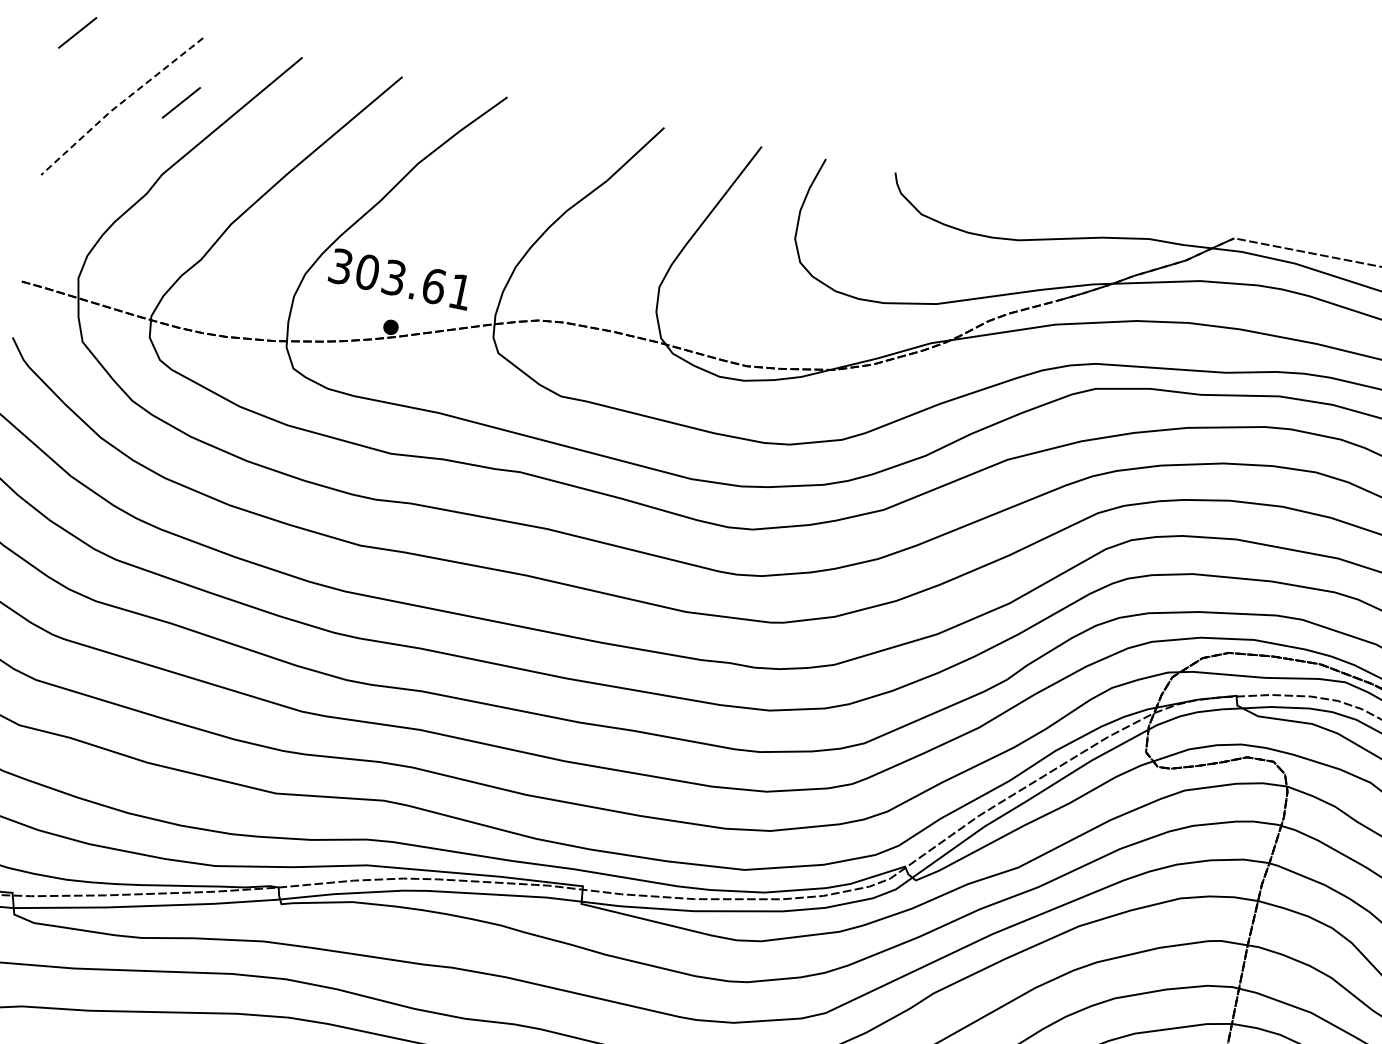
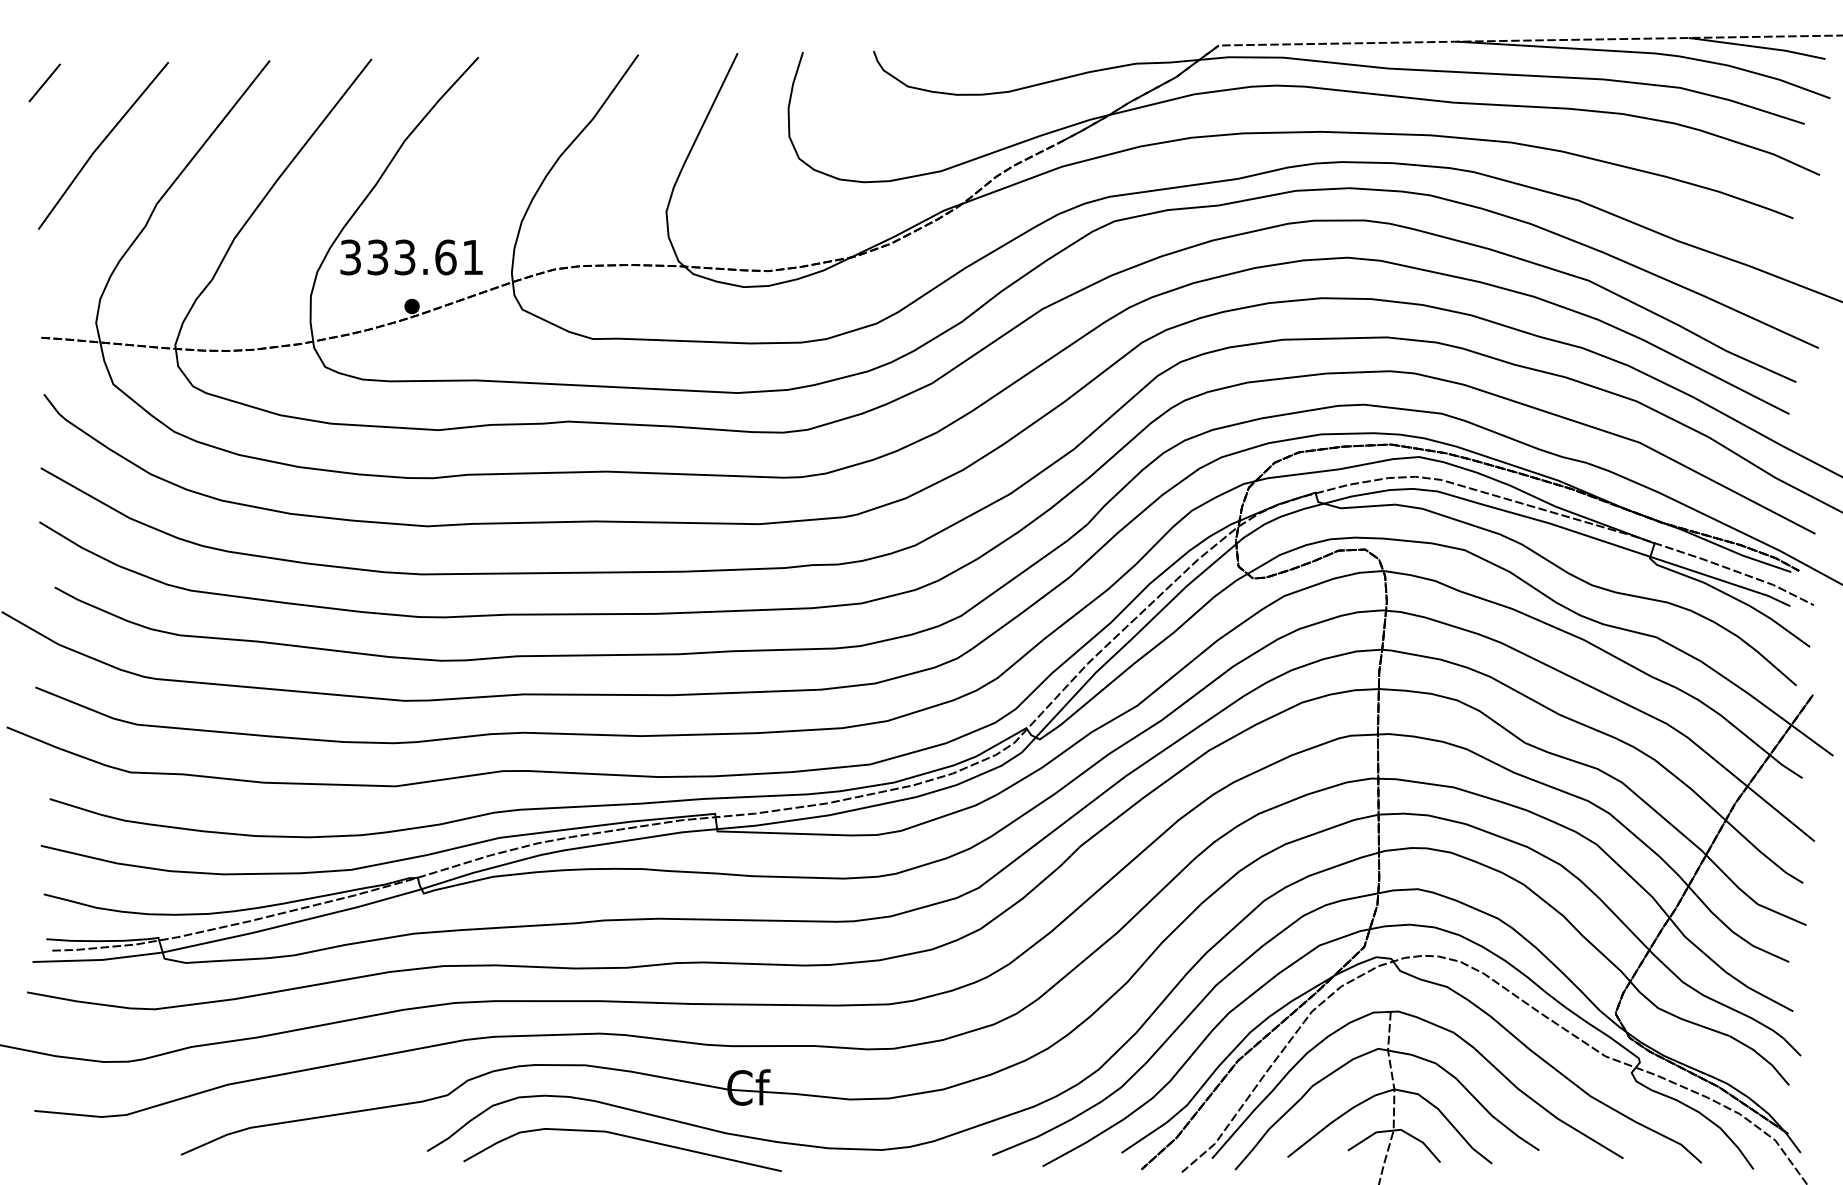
line: (181, 102) -> (160, 129), removed
line: (119, 104) -> (100, 144), dashed -> solid
text: (367, 272) -> (377, 257), 303.61 -> 333.61

